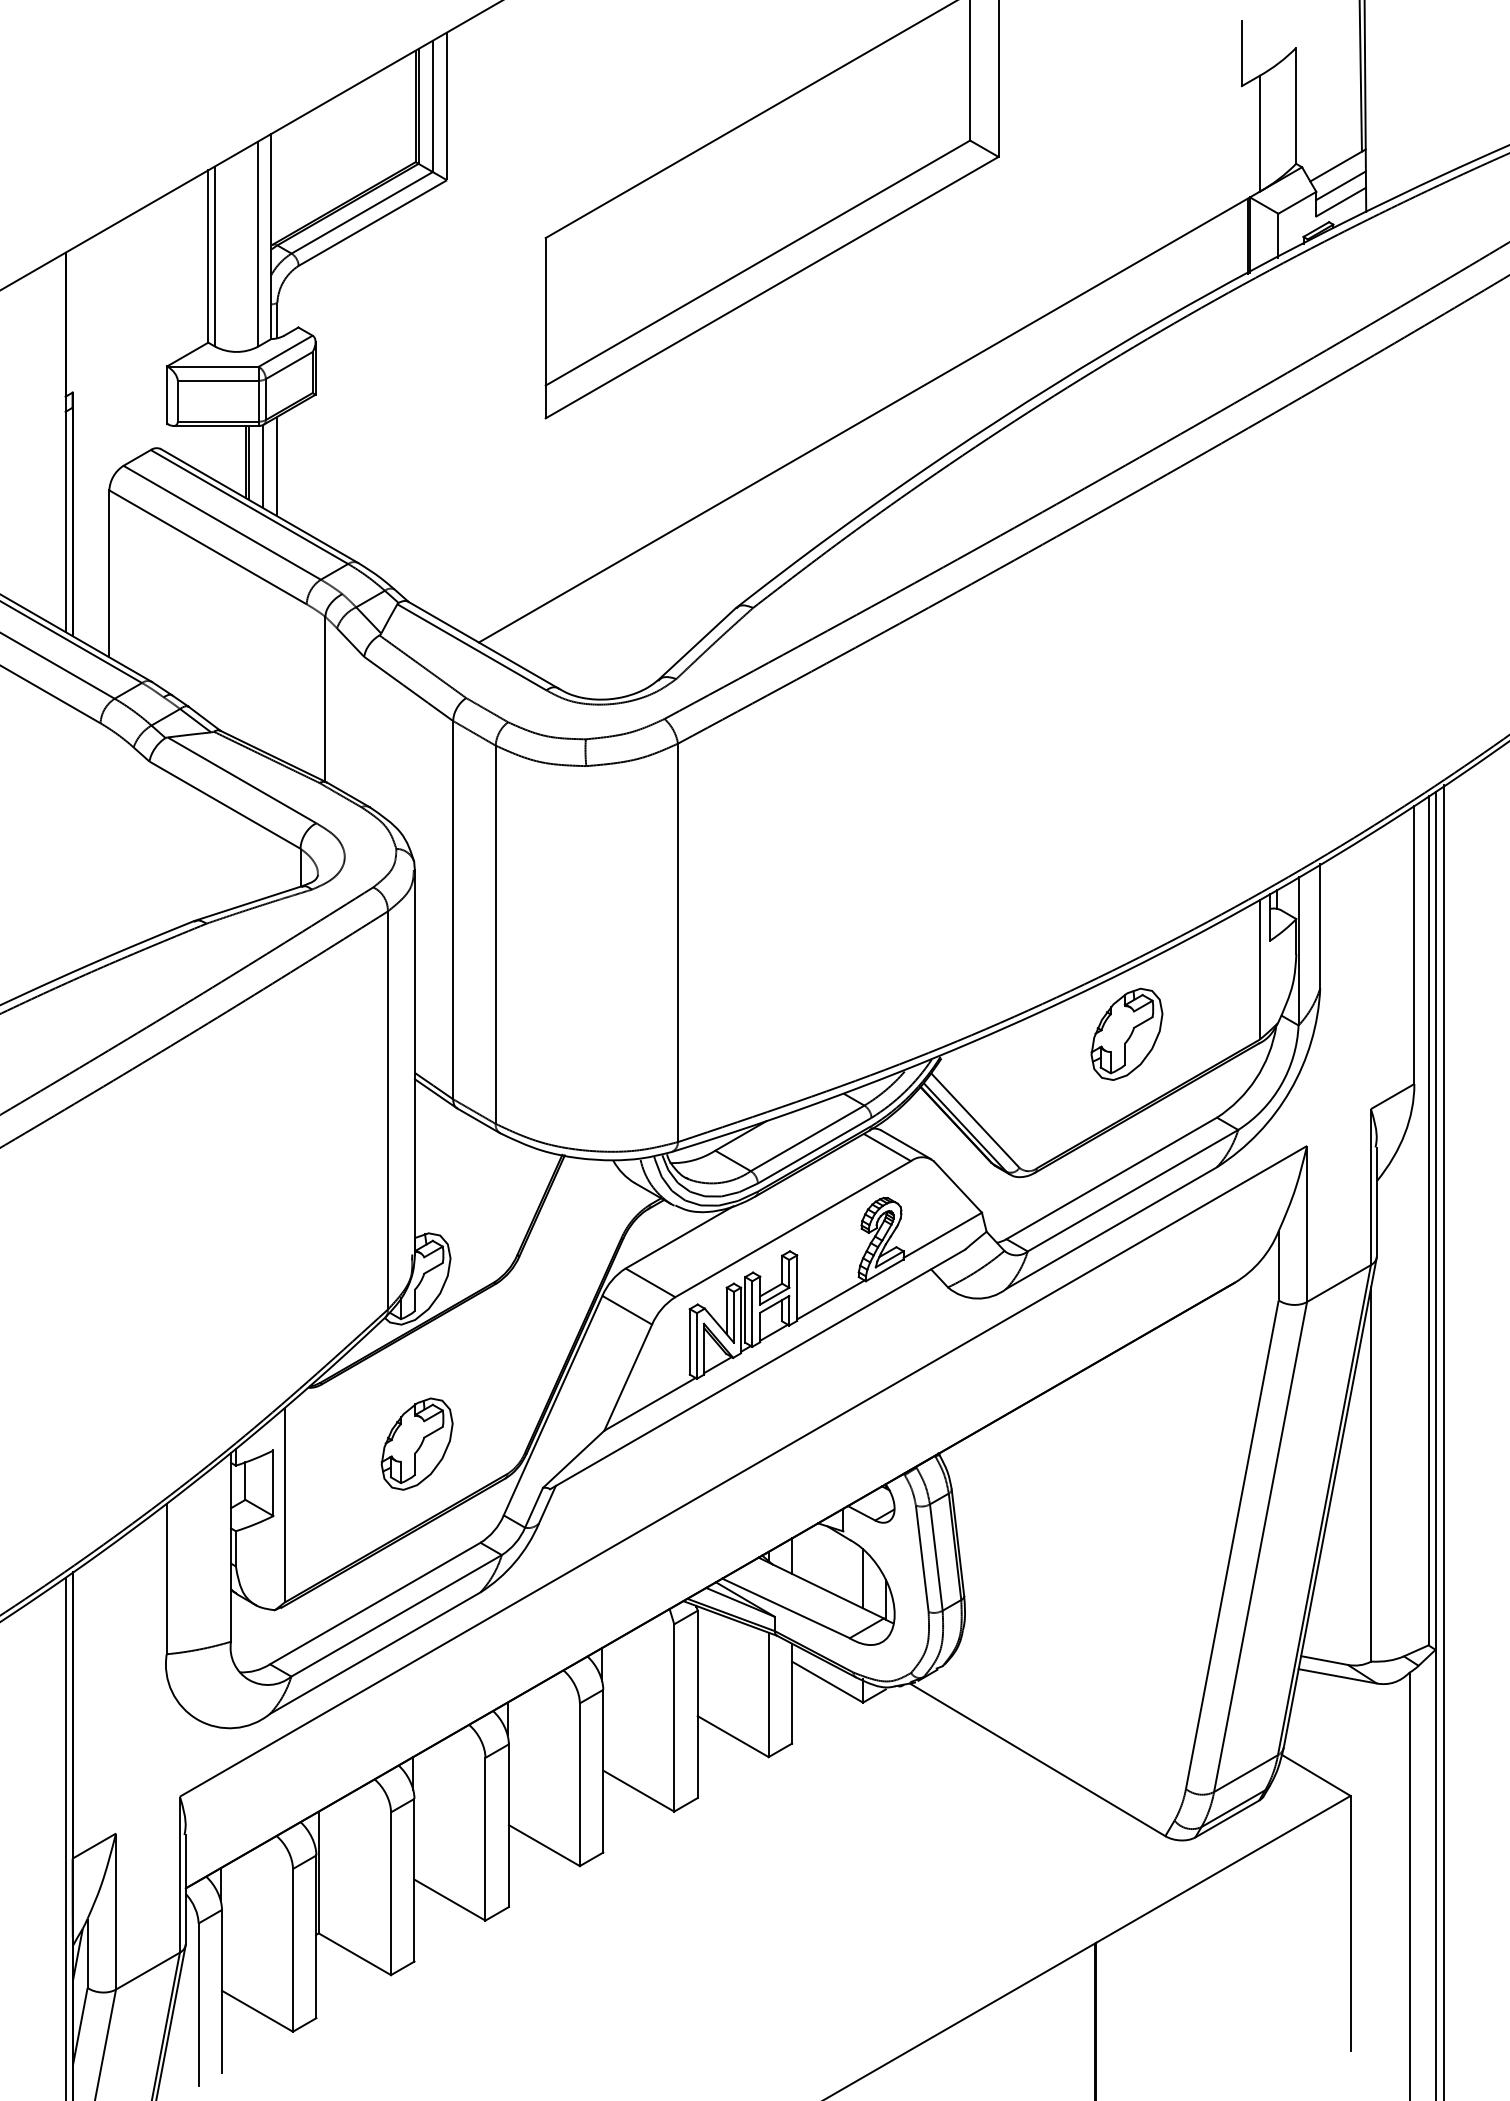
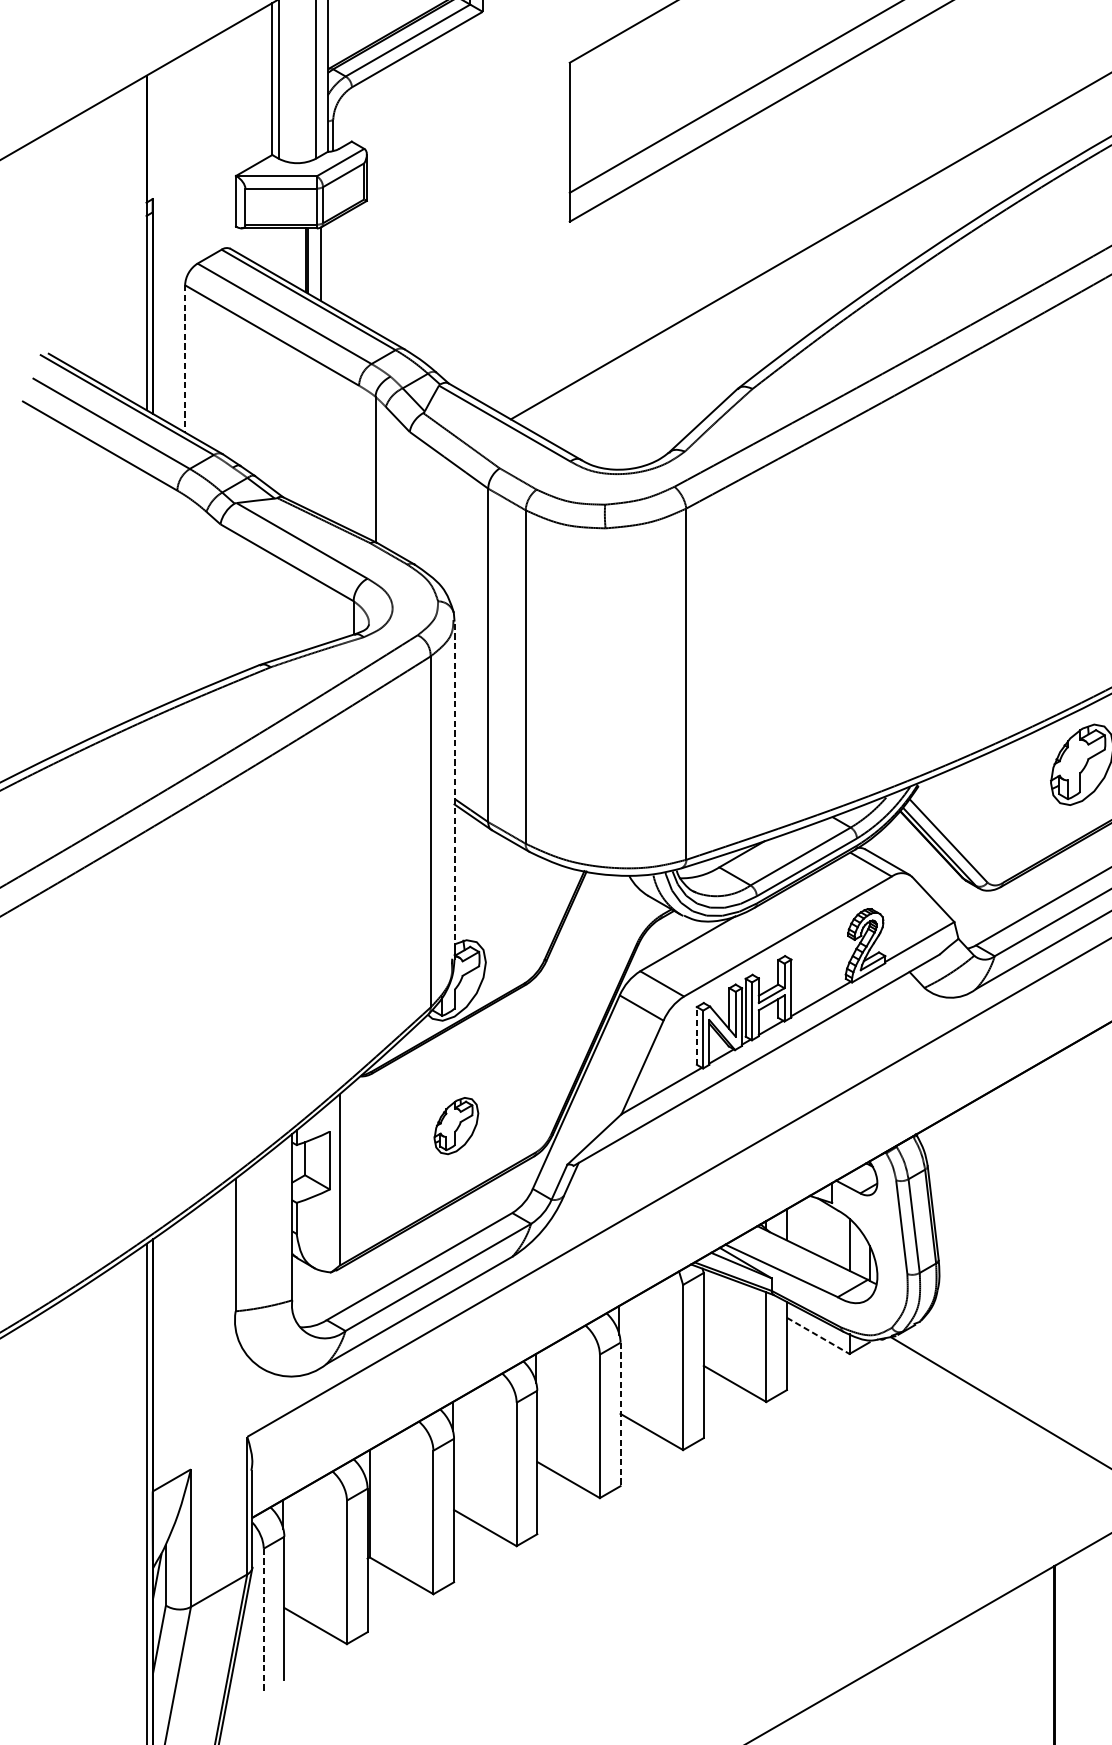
line: (277, 466) -> (333, 264), removed
line: (109, 574) -> (185, 359), solid -> dashed
line: (414, 1062) -> (454, 789), solid -> dashed
line: (689, 1341) -> (696, 1035), solid -> dashed
part: (416, 1443) -> (455, 1125), size x0.7
line: (827, 1682) -> (818, 1336), solid -> dashed
line: (603, 1771) -> (620, 1414), solid -> dashed
line: (198, 2005) -> (263, 1620), solid -> dashed

